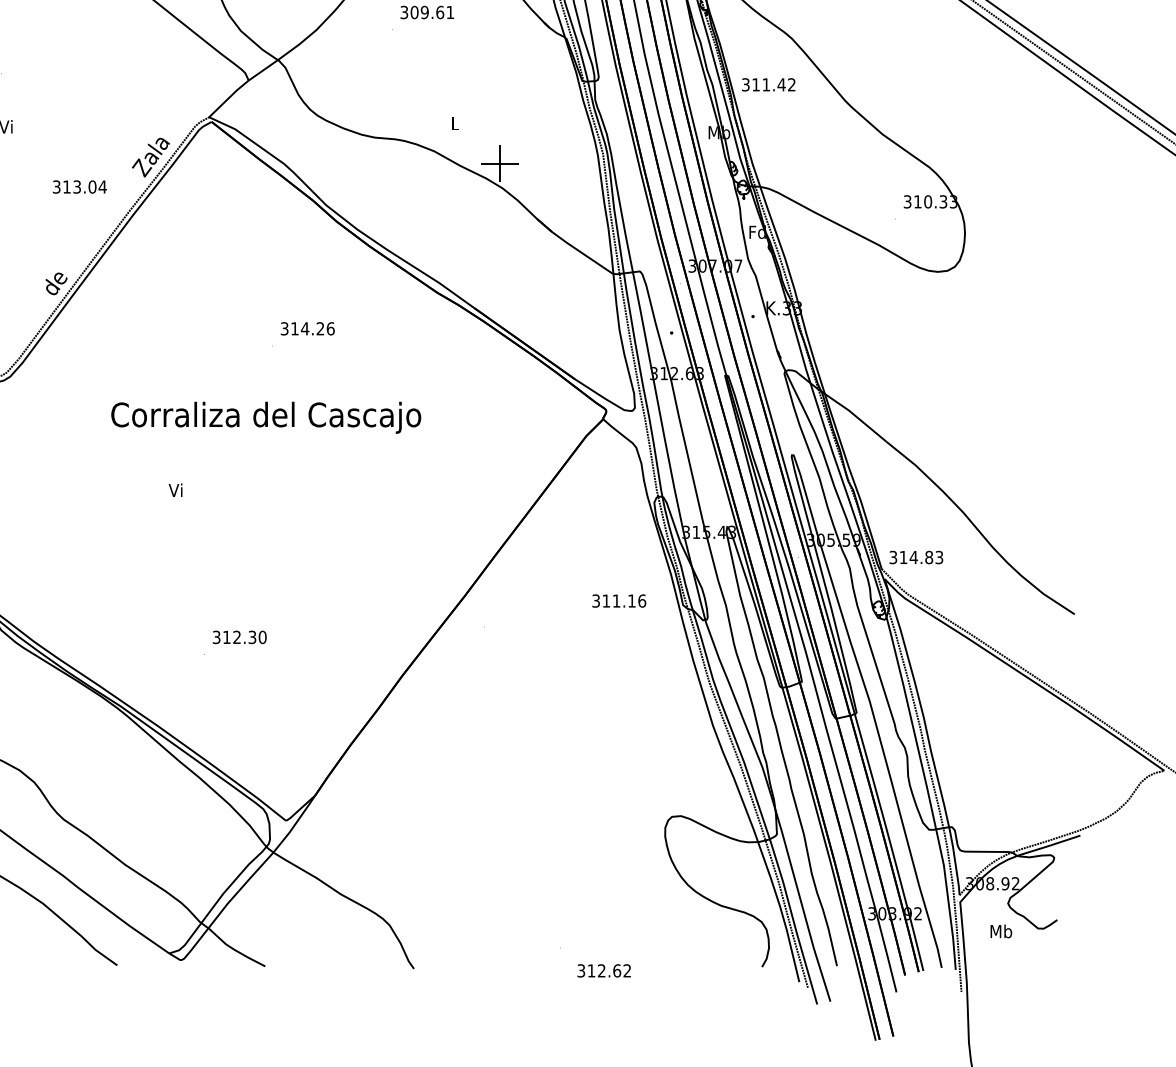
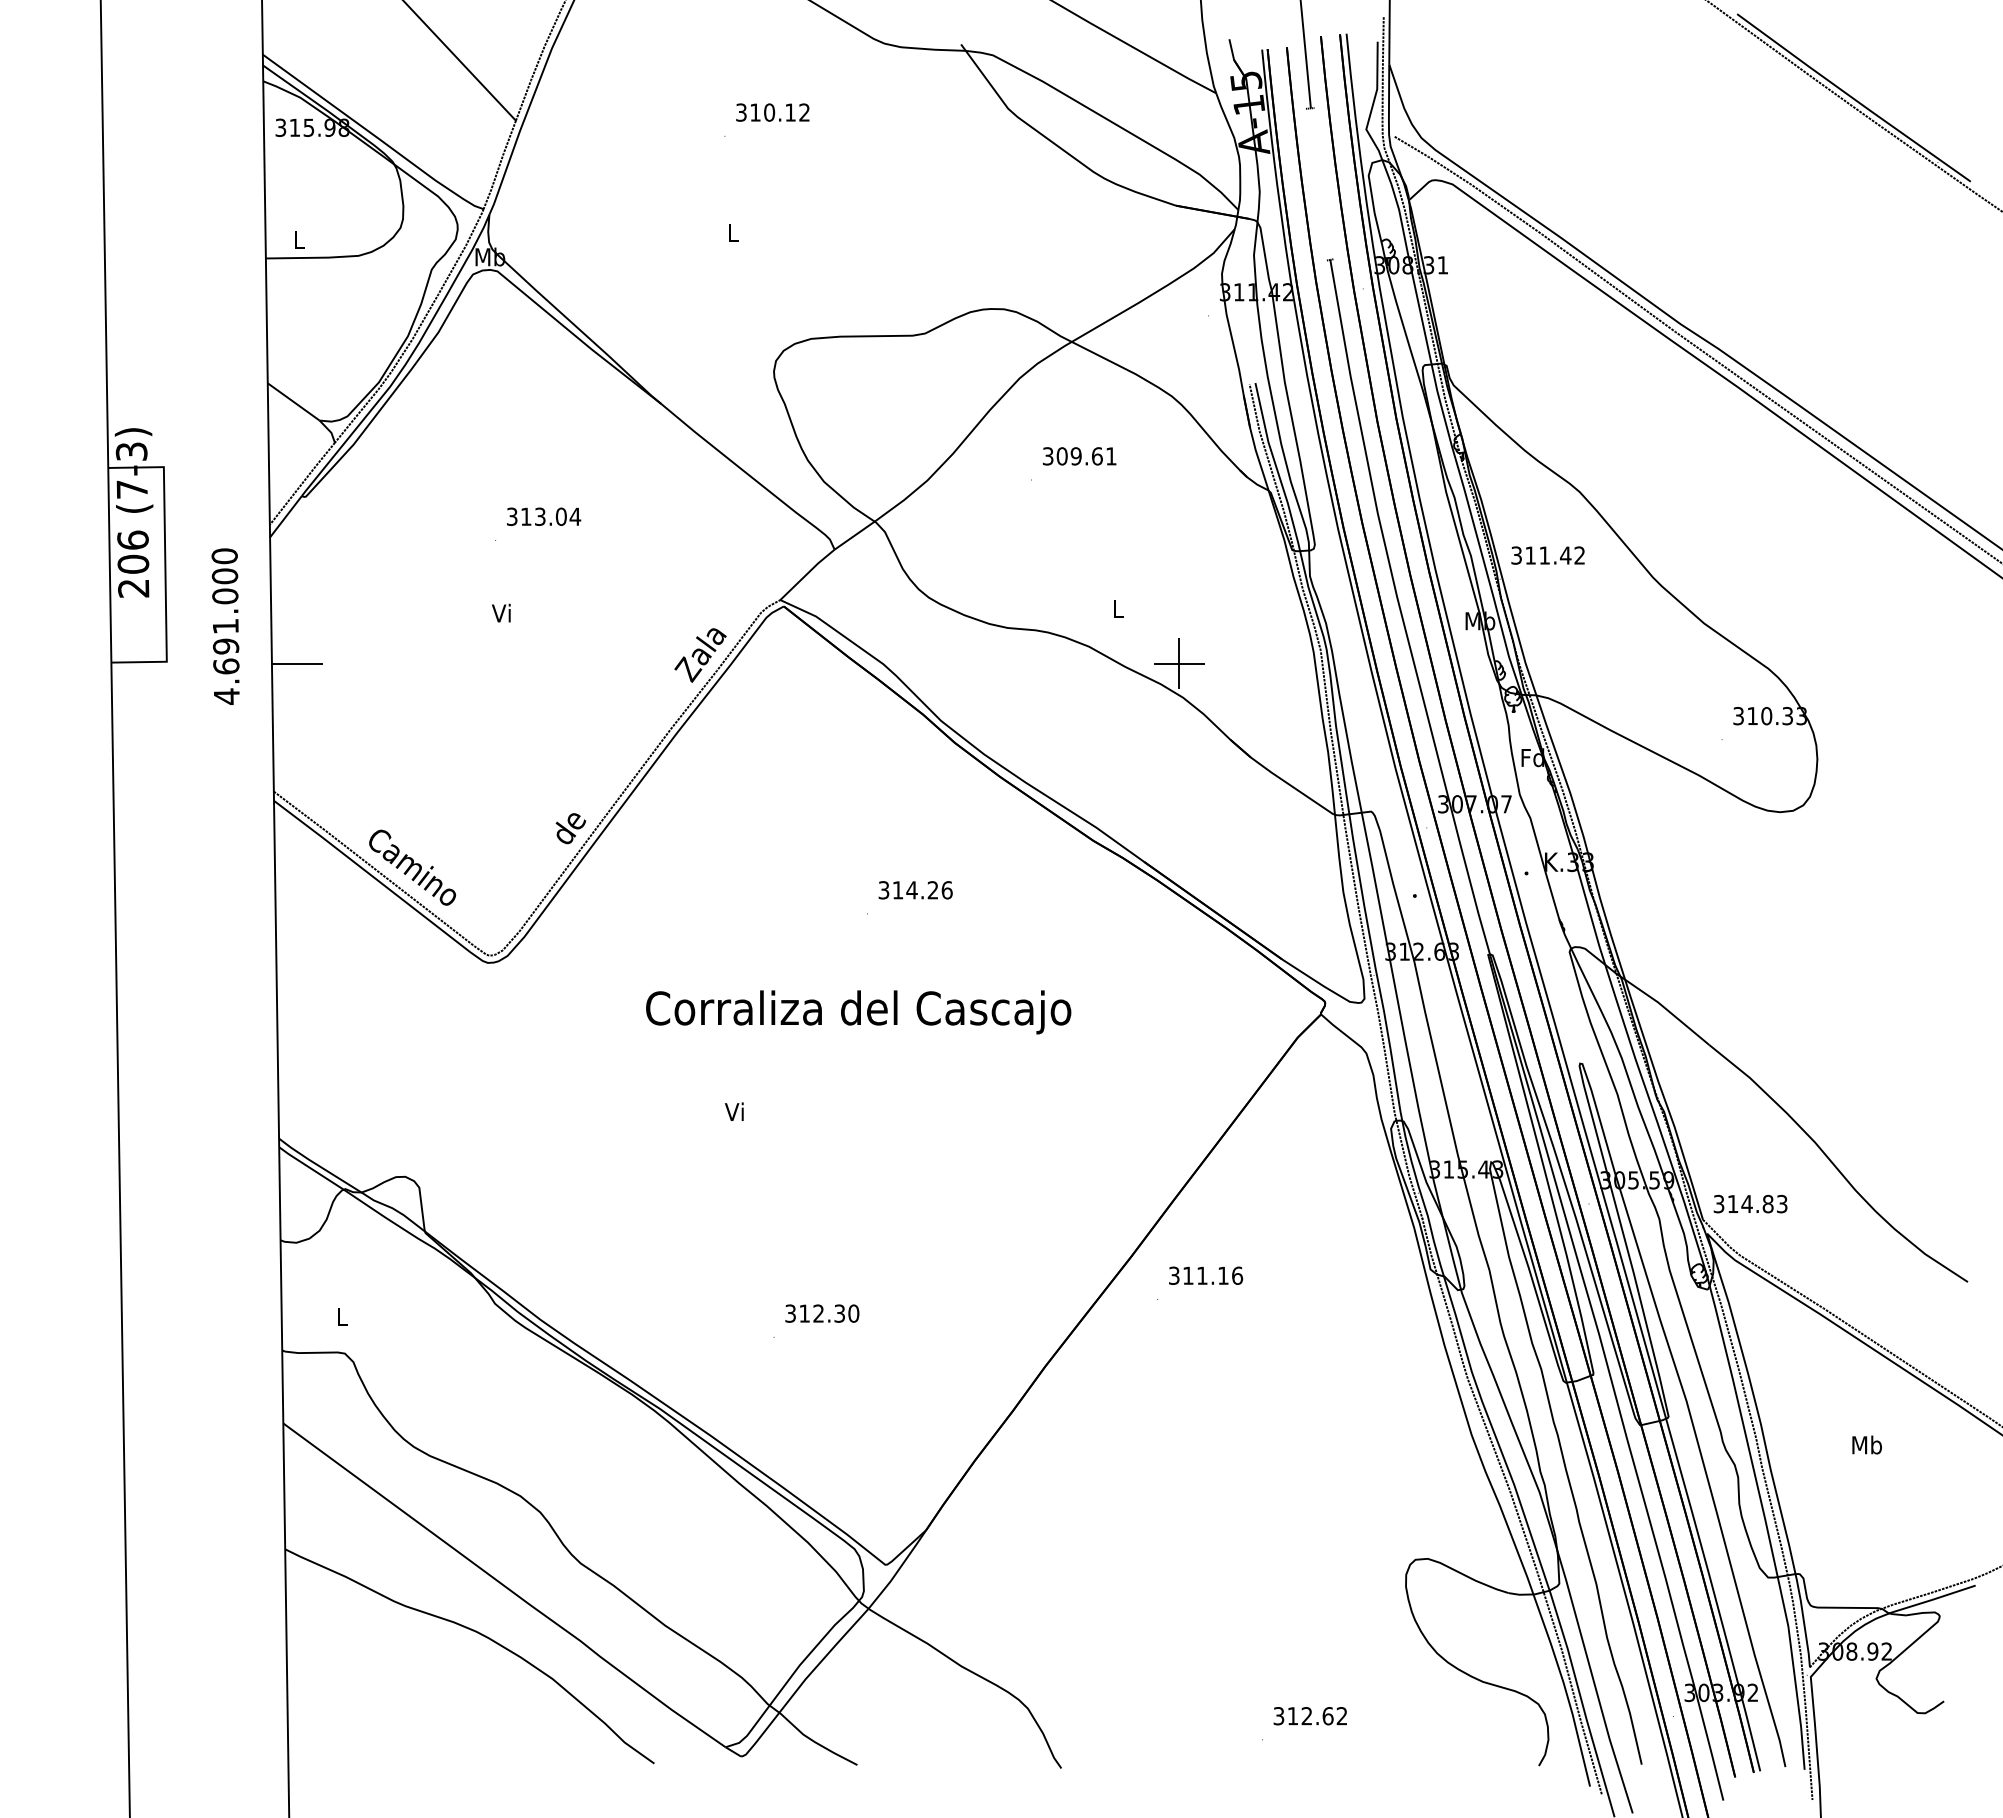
text: (80, 186) -> (544, 516), moved
text: (619, 600) -> (1206, 1275), moved
text: (1000, 931) -> (1866, 1444), moved
text: (603, 971) -> (1309, 1716), moved

